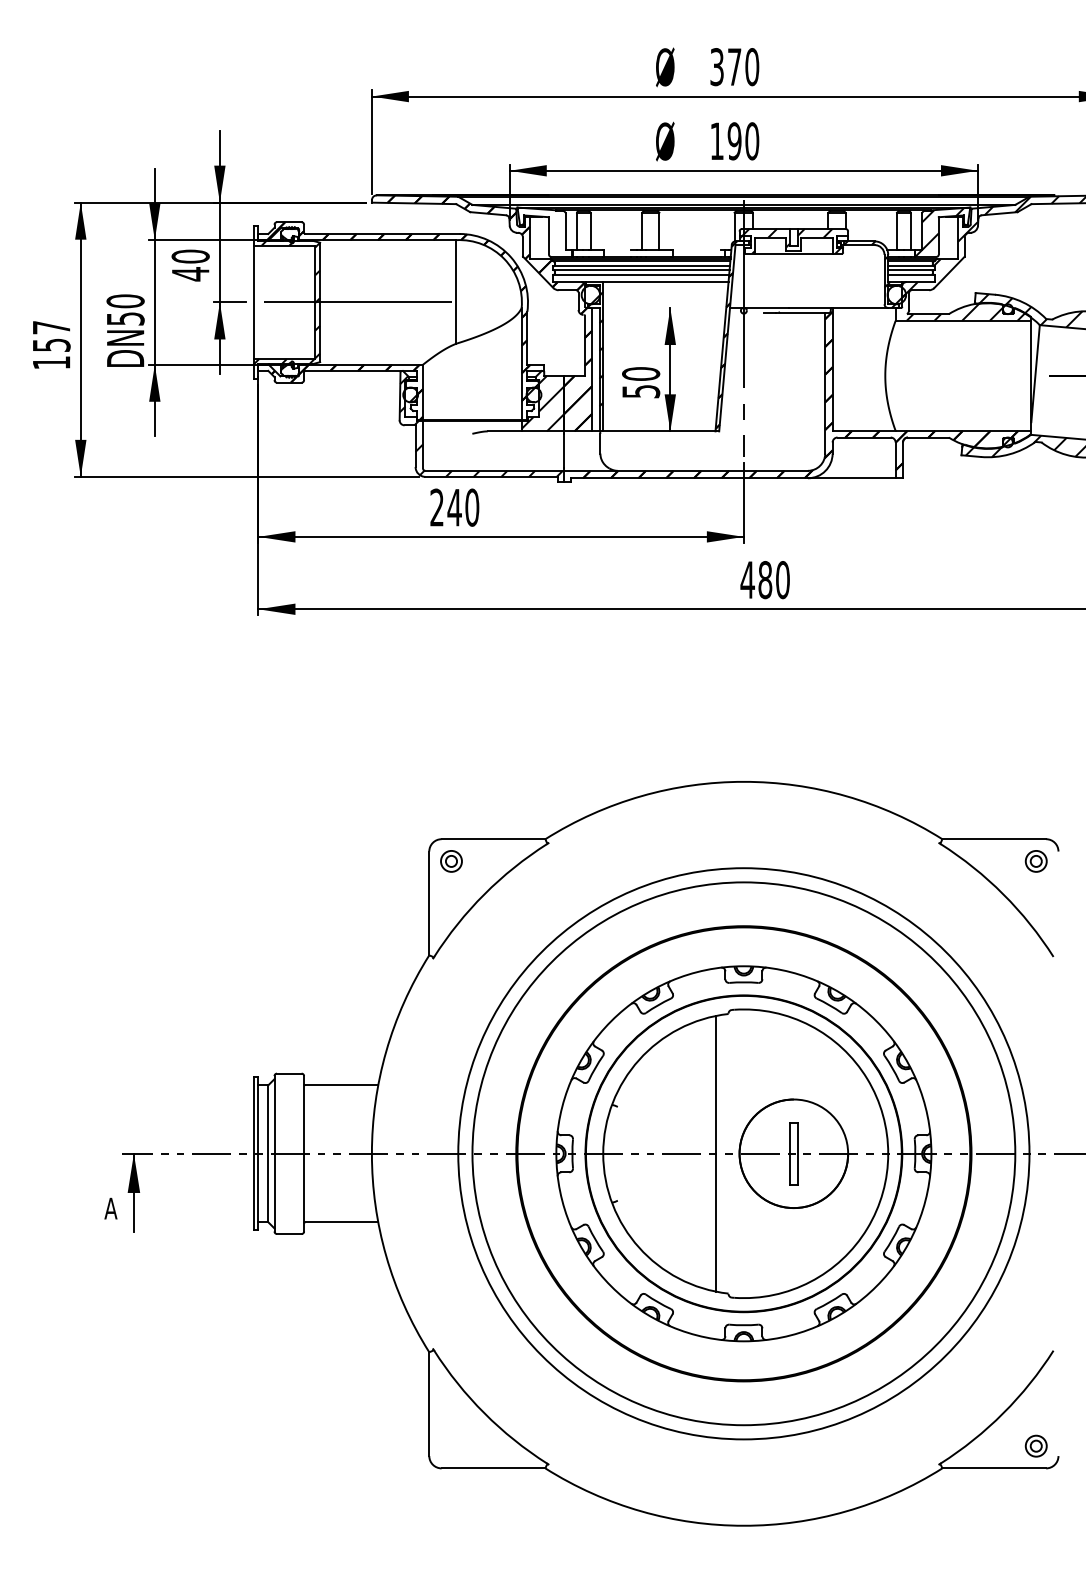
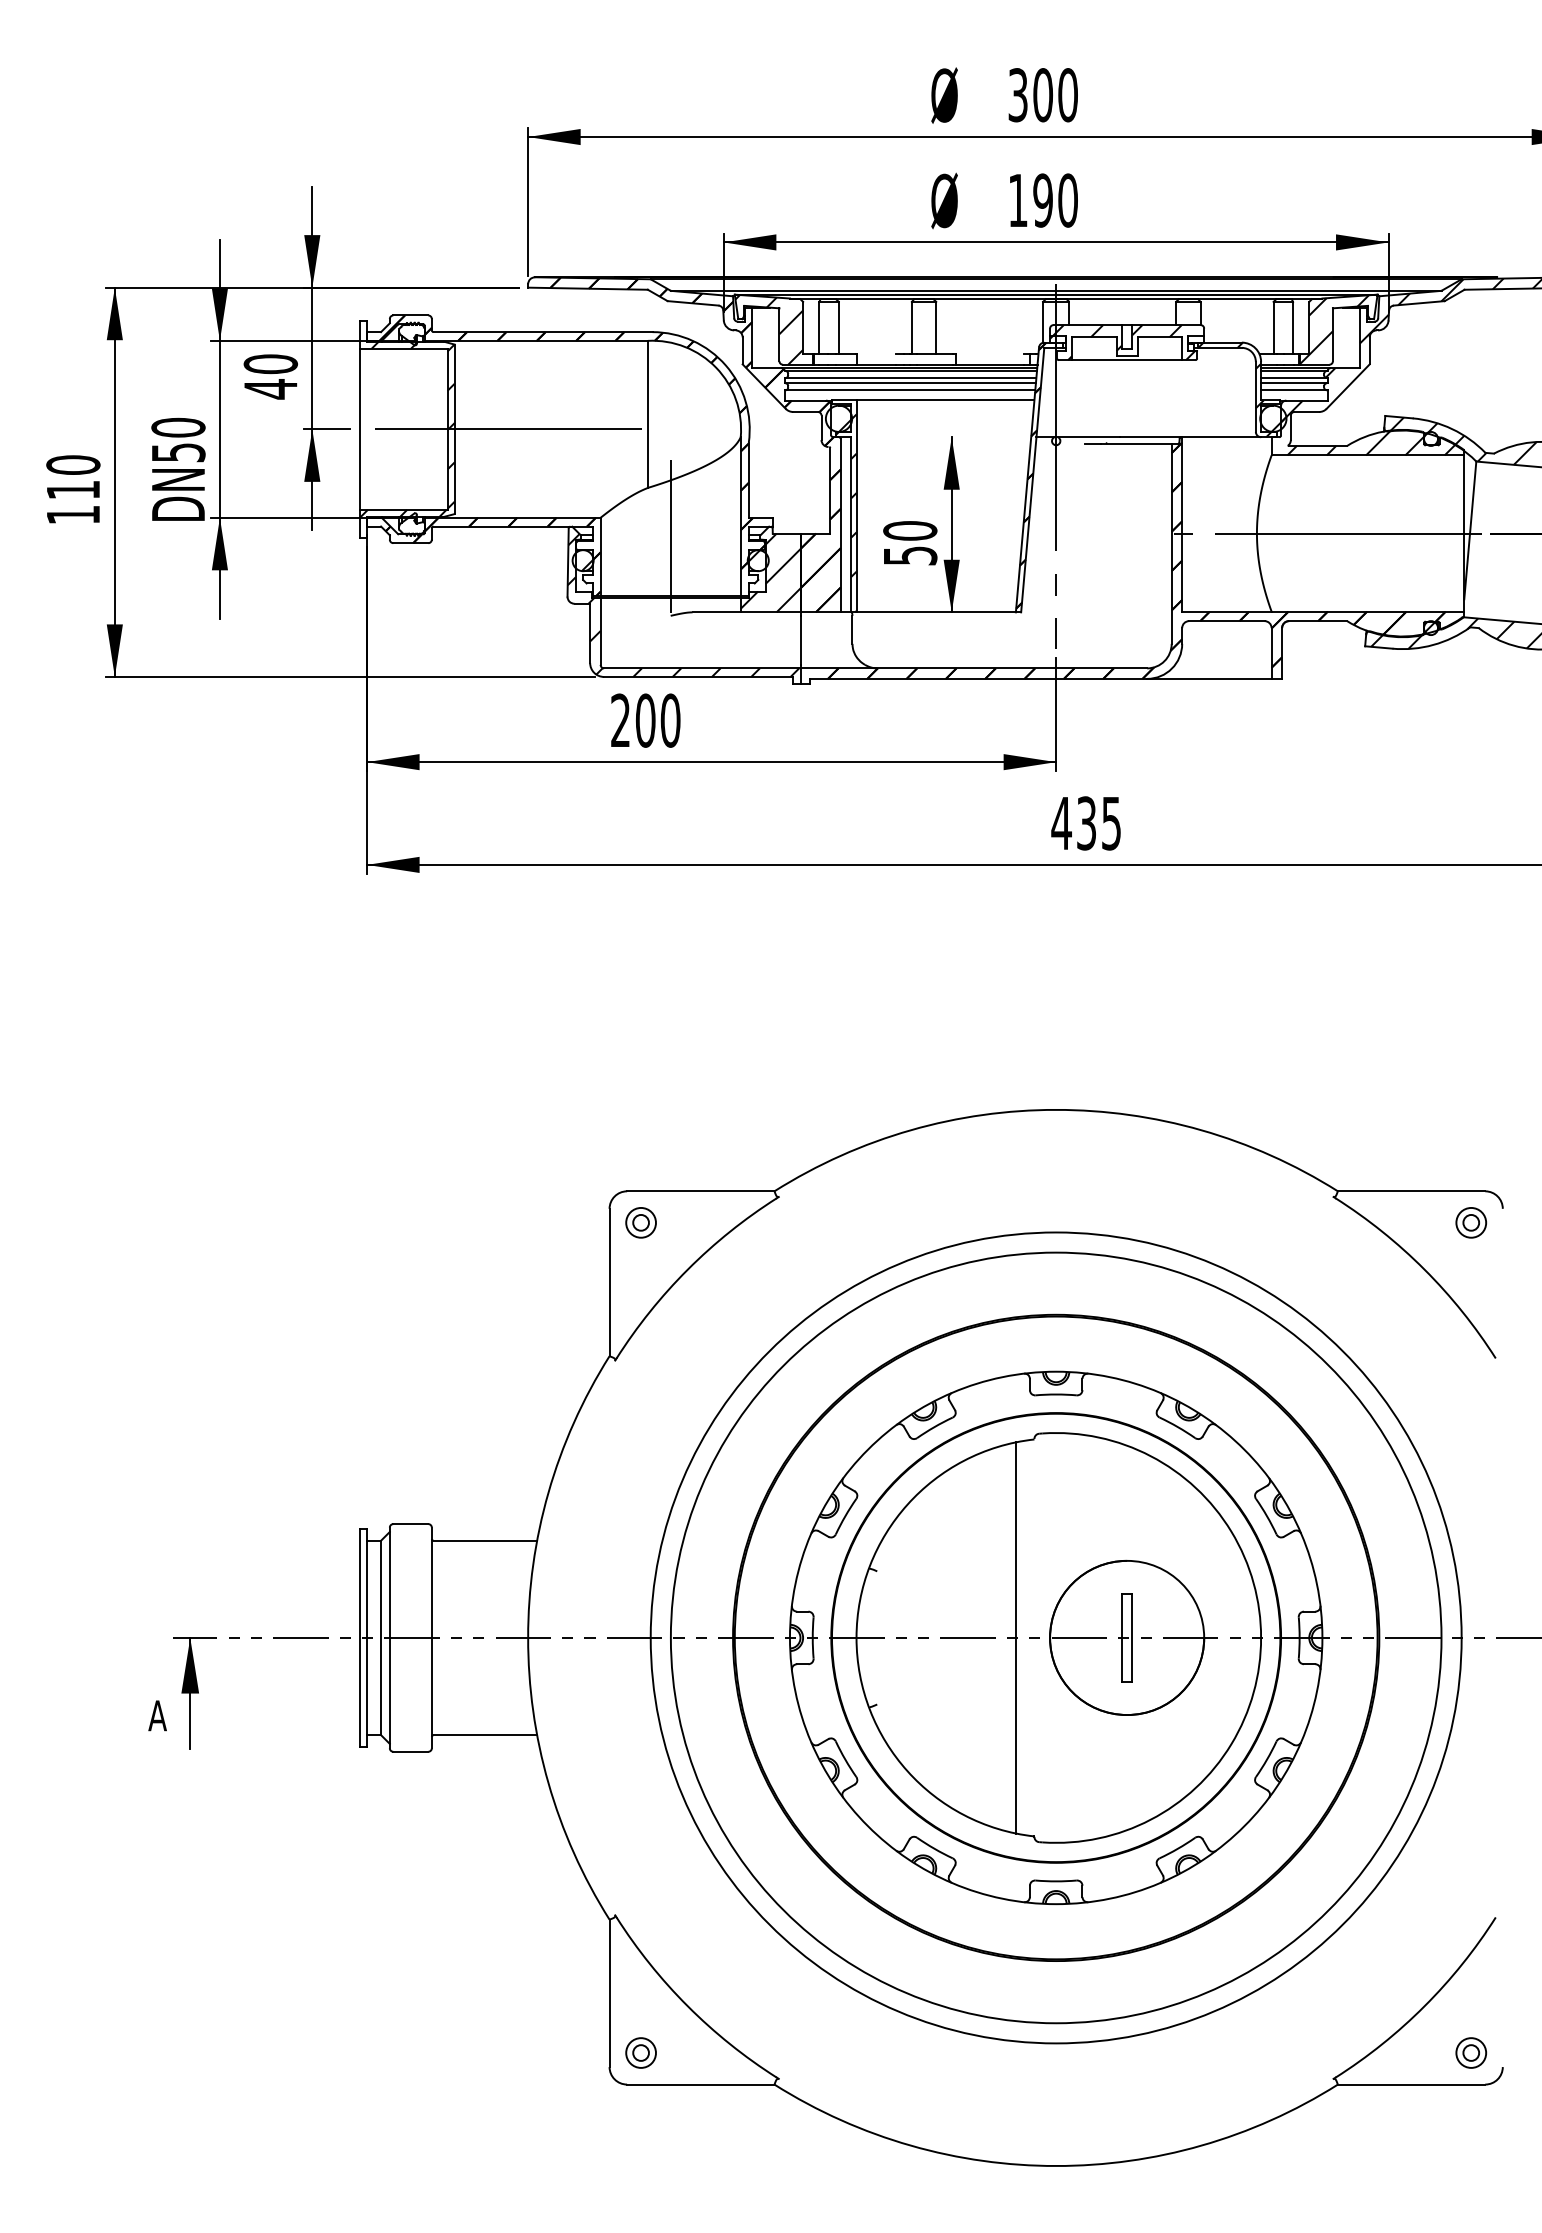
text: (734, 67) -> (1042, 95), 370 -> 300
hatch: (541, 232) -> (769, 329), added
text: (51, 336) -> (73, 477), 157 -> 110
line: (934, 375) -> (1327, 533), added
line: (472, 377) -> (670, 536), added
text: (454, 507) -> (645, 720), 240 -> 200
text: (774, 580) -> (1099, 823), 480 -> 435
part: (451, 1445) -> (640, 2052), added

